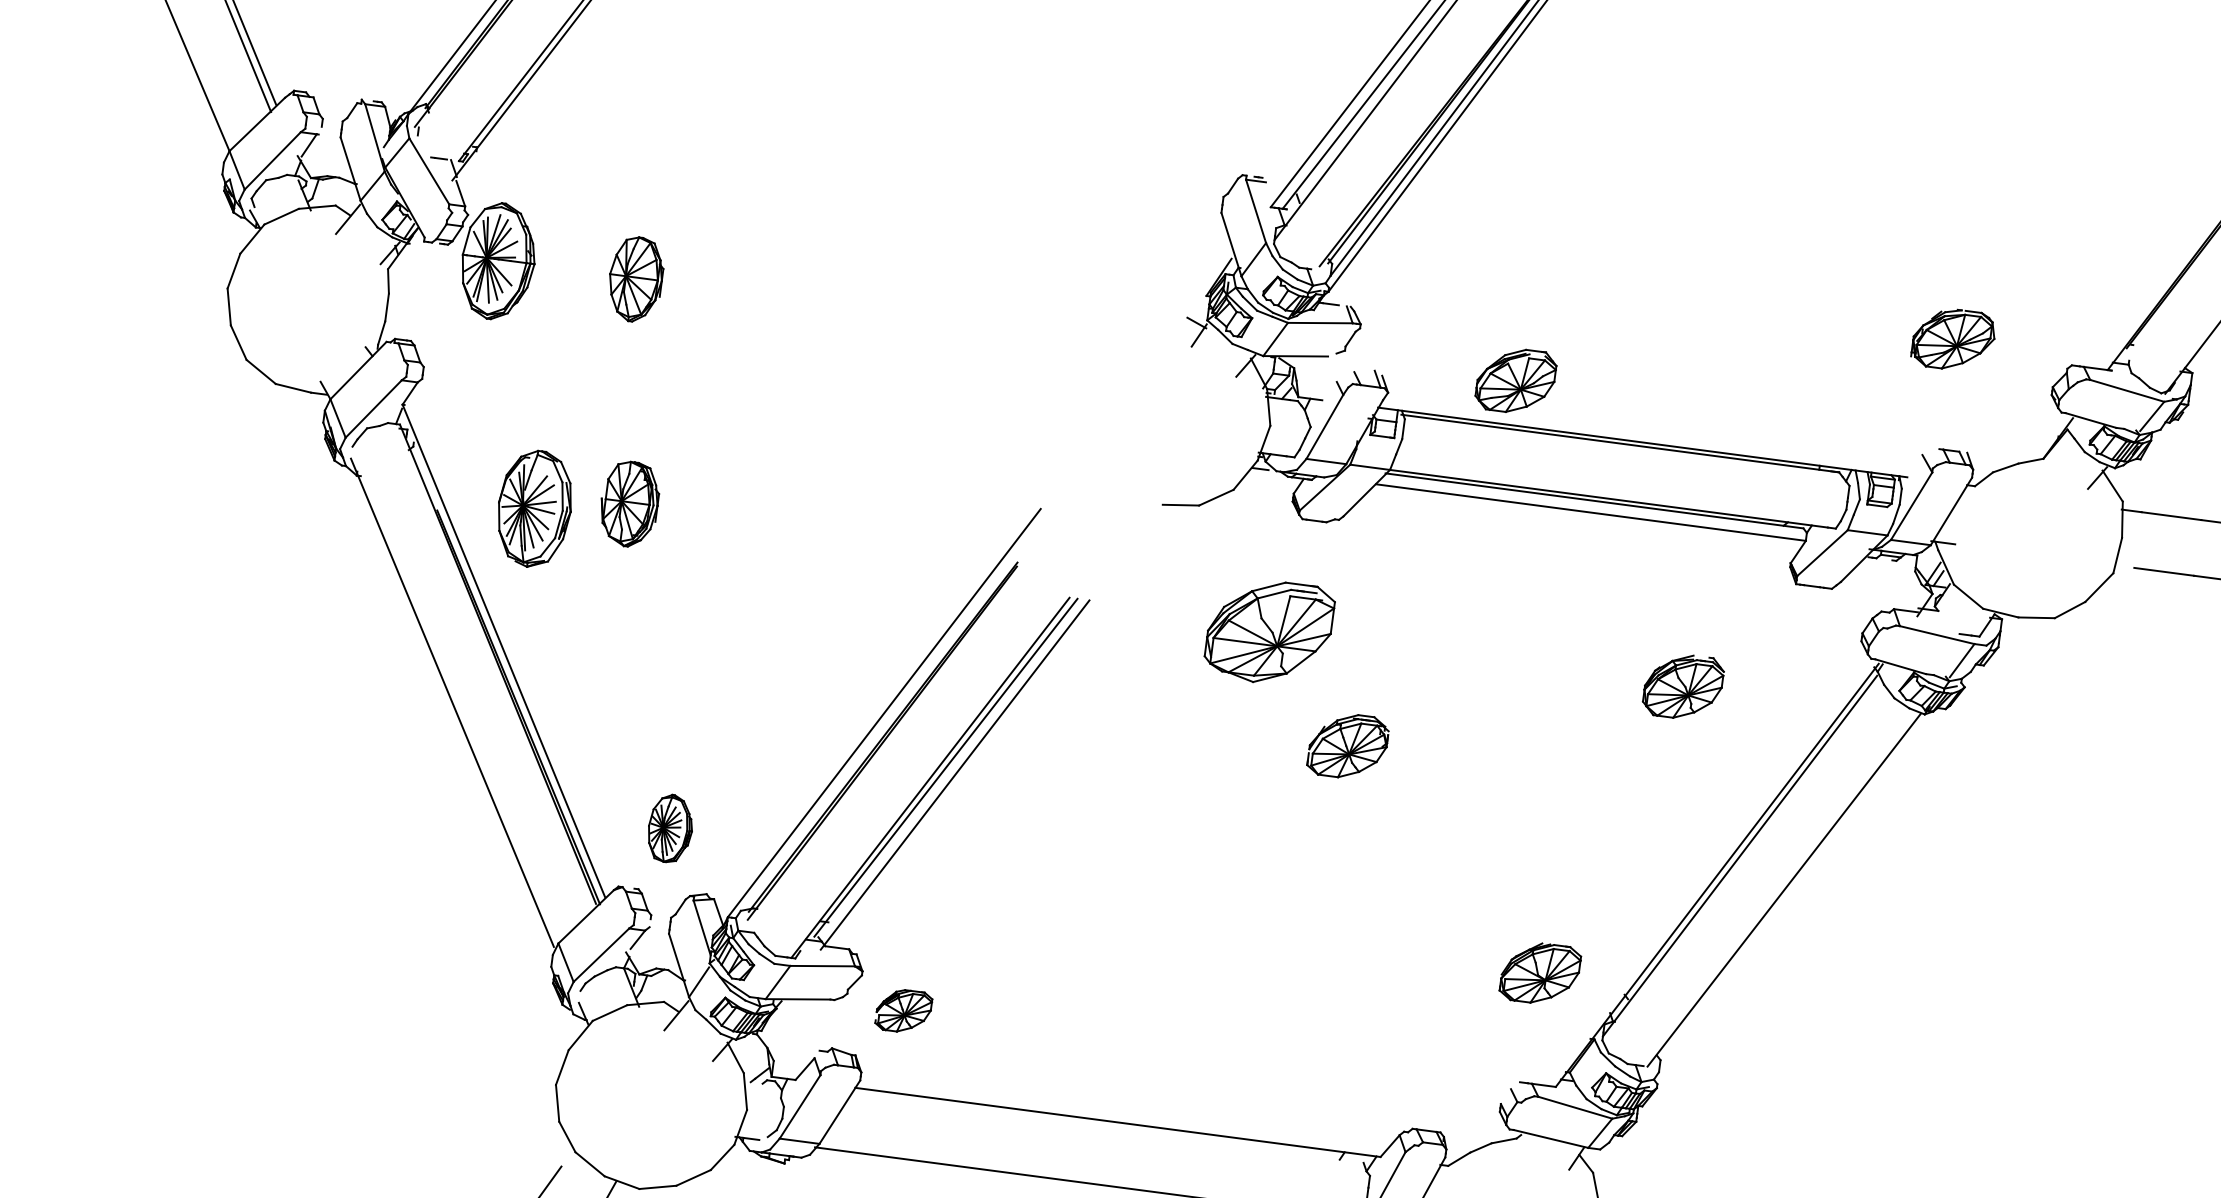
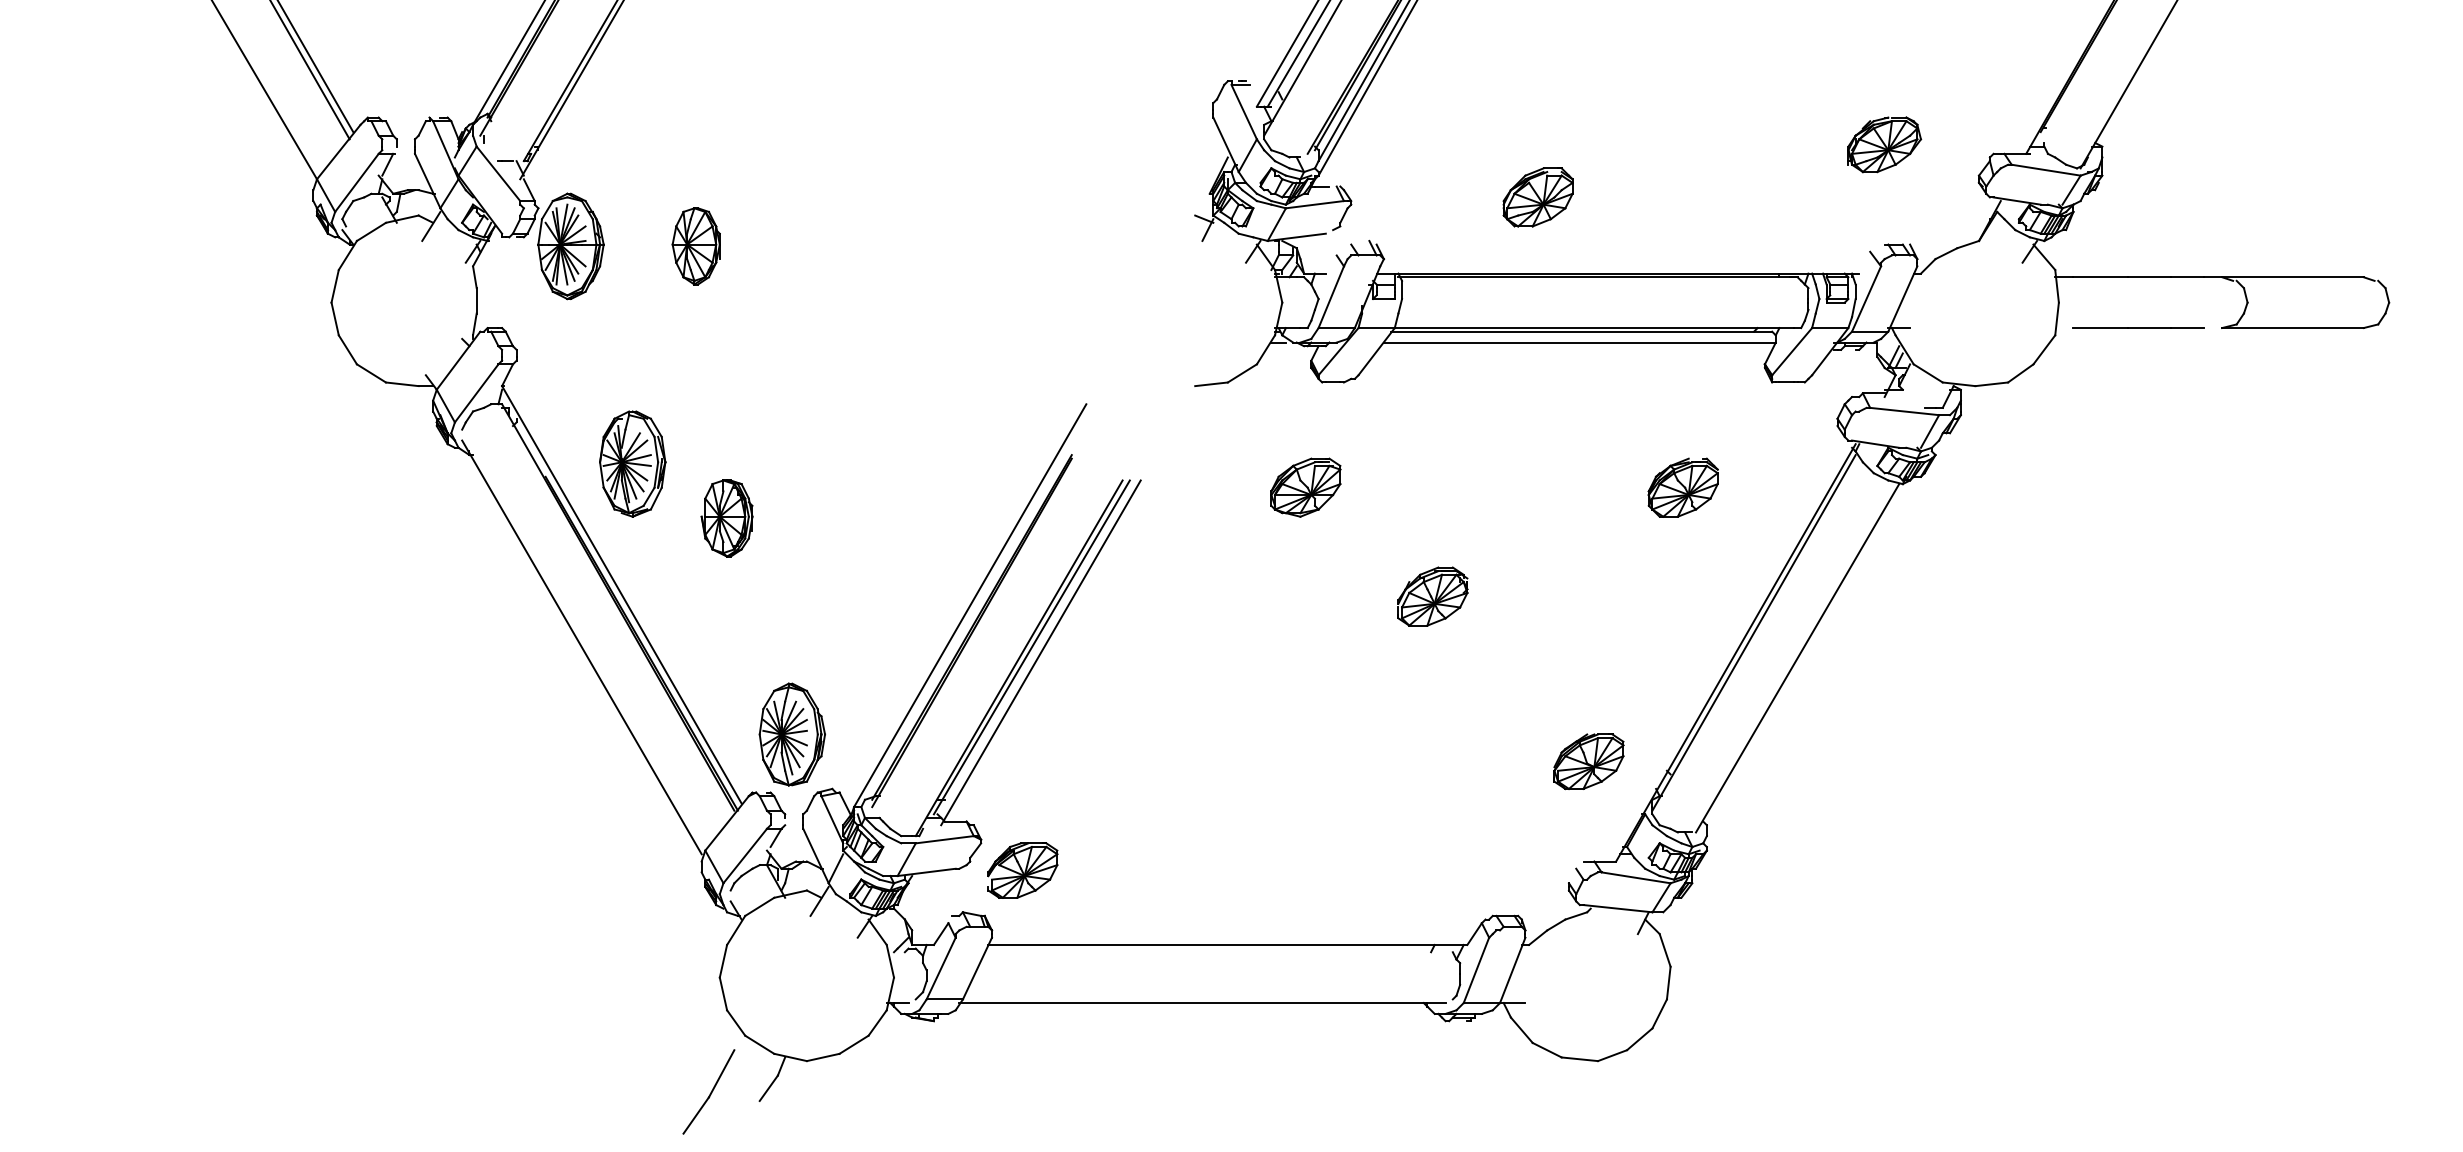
part: (1515, 380) -> (1537, 197), moved
part: (628, 504) -> (726, 518), moved
part: (1269, 631) -> (1305, 487), size x0.62
part: (1347, 746) -> (1432, 596), moved
part: (669, 828) -> (791, 734), size x1.67
part: (903, 1011) -> (1022, 870), size x1.43

